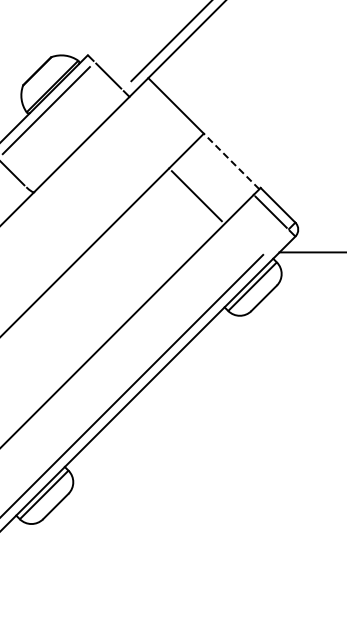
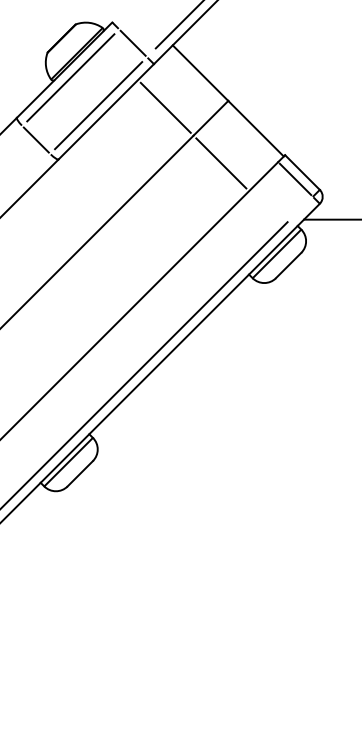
line: (74, 138) -> (98, 105), added
line: (141, 140) -> (165, 107), added
line: (231, 161) -> (255, 128), dashed -> solid

